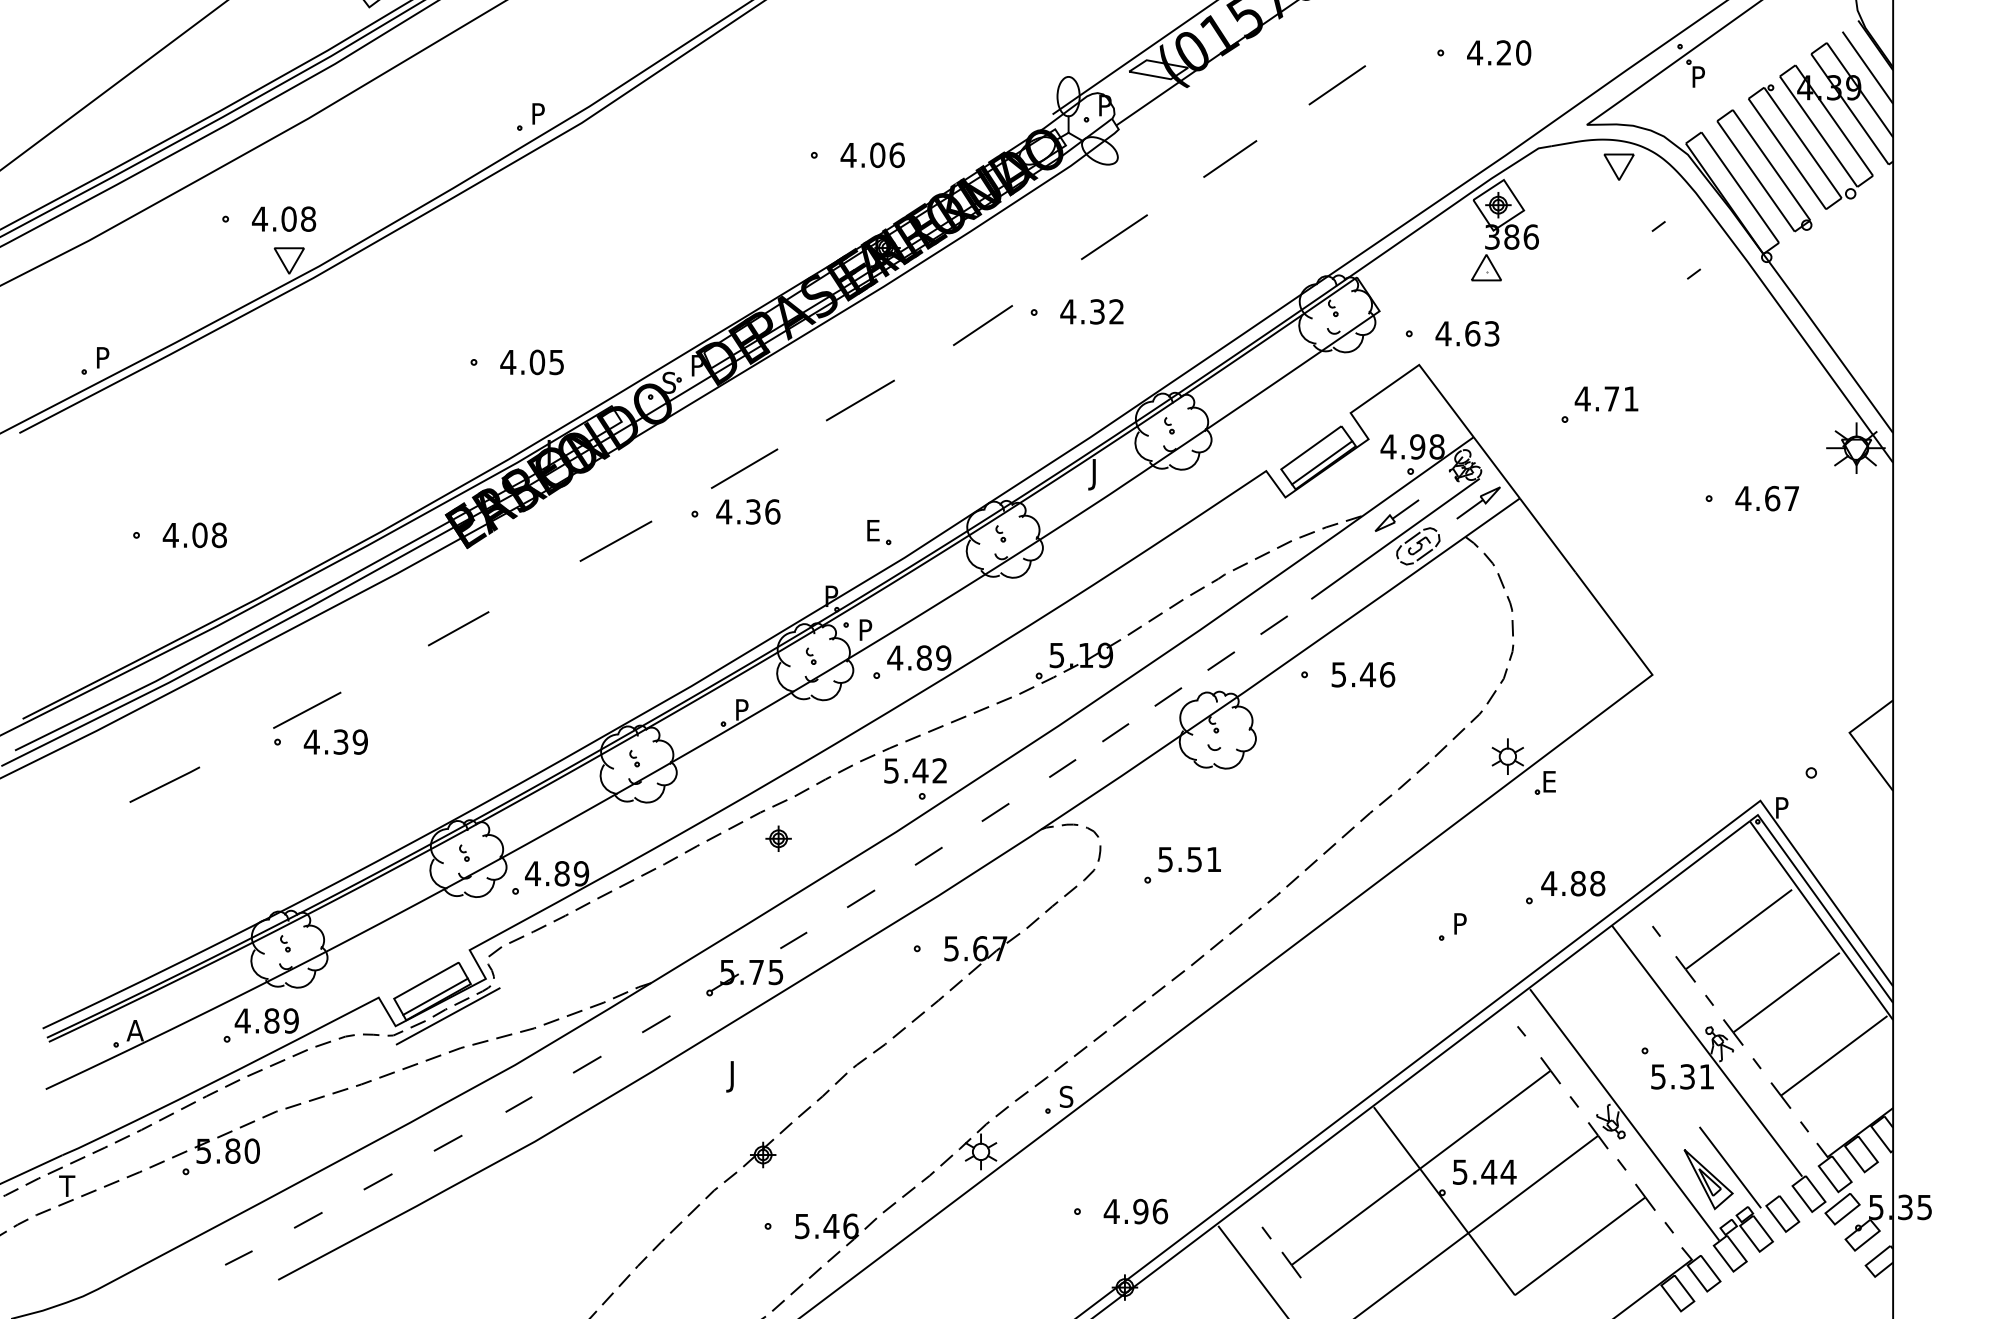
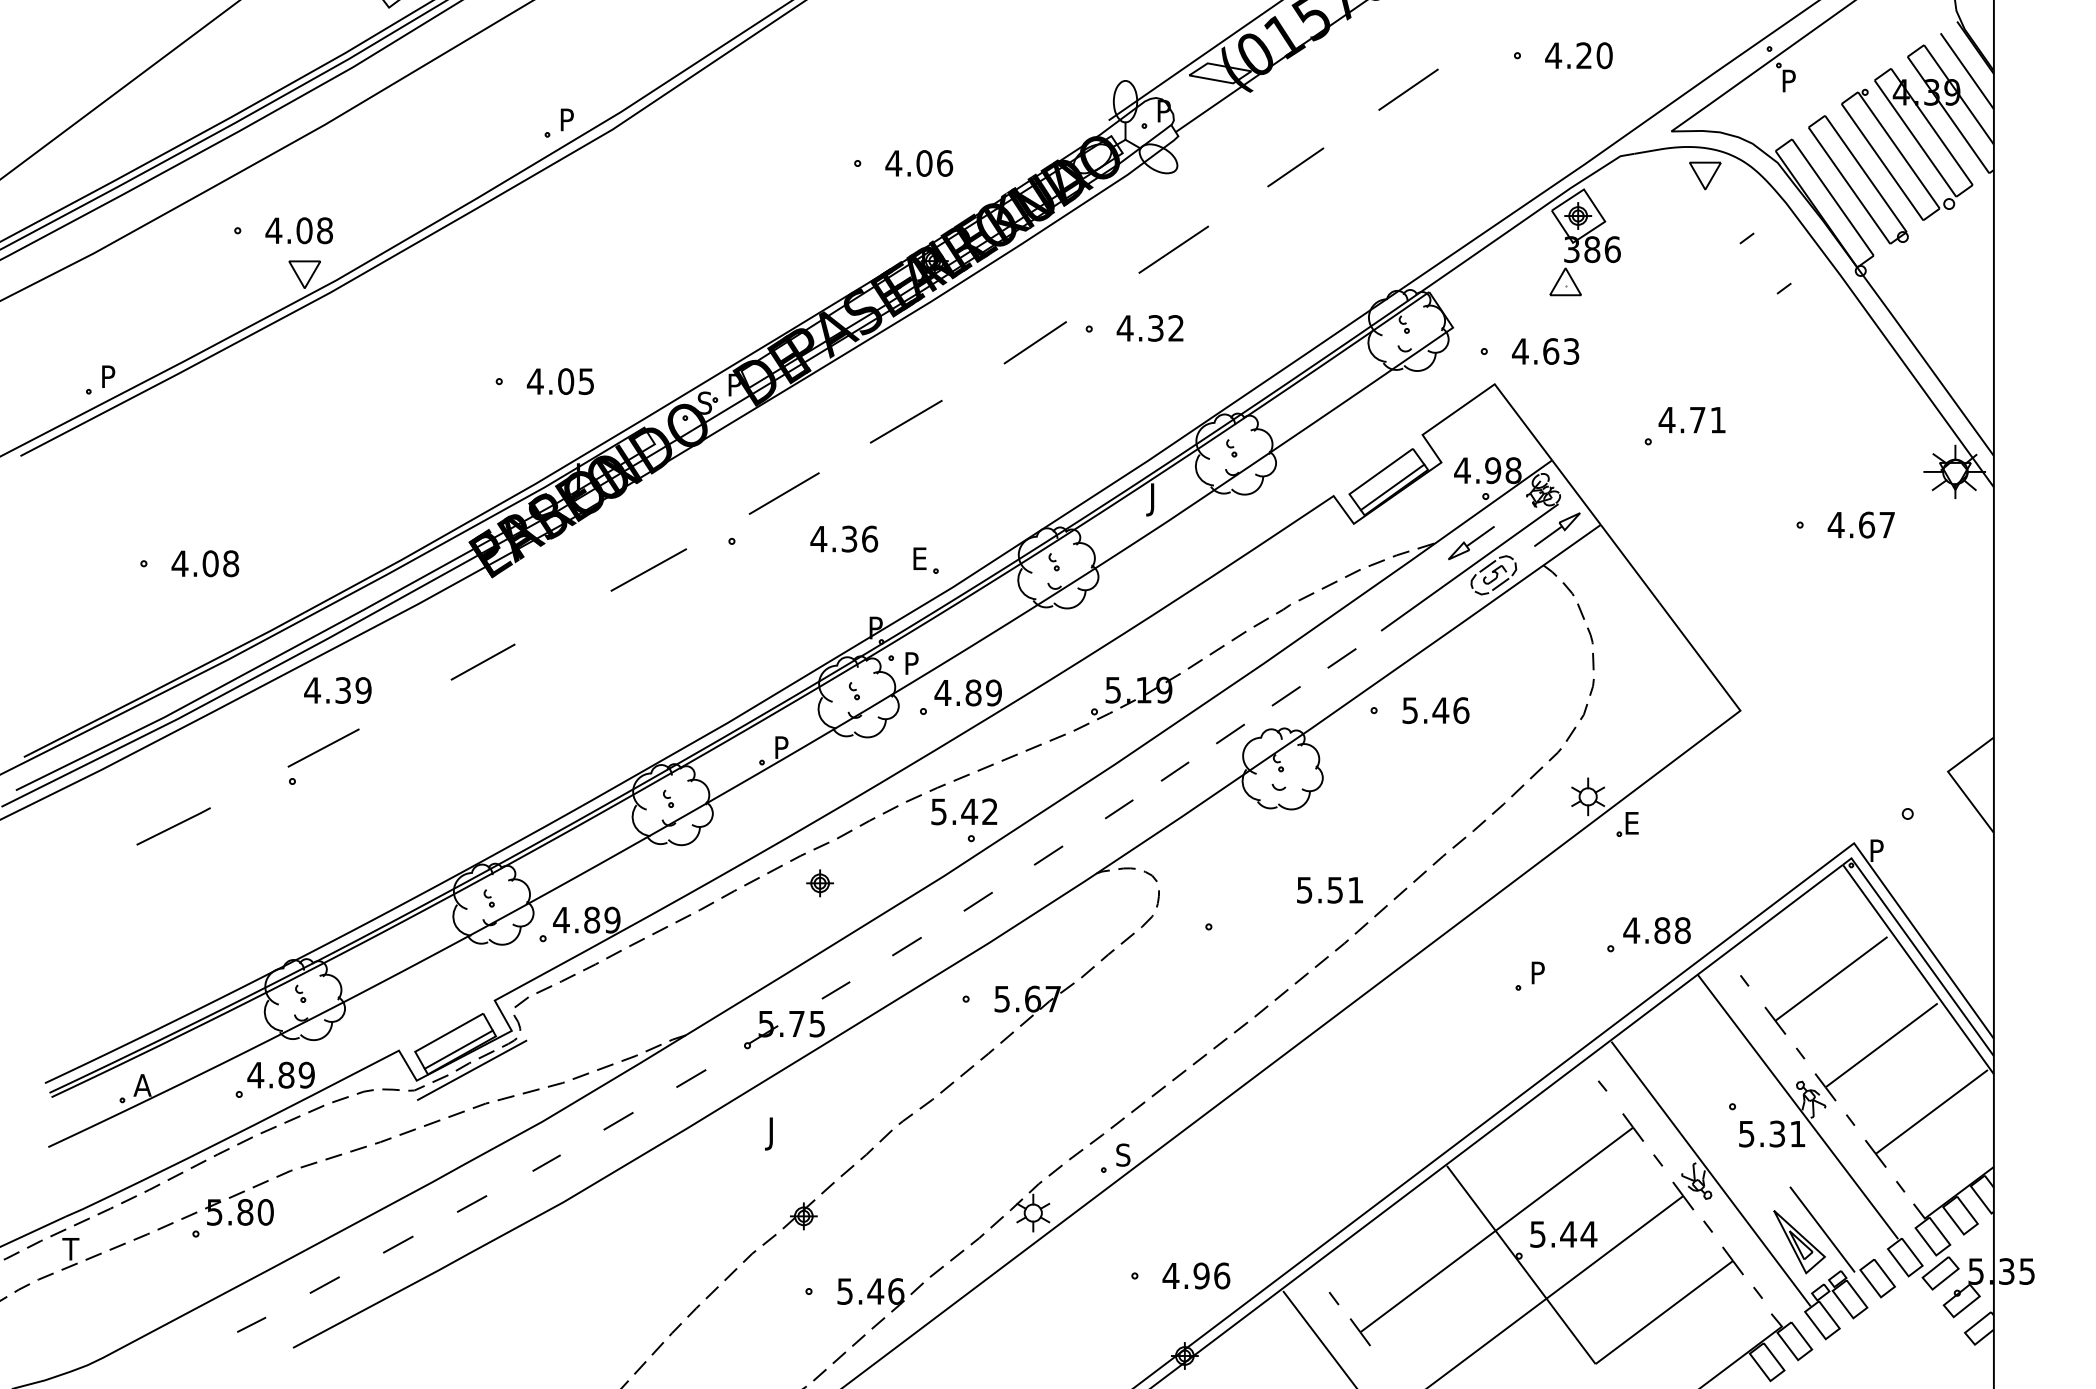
text: (748, 511) -> (844, 538), moved
text: (335, 742) -> (337, 690), moved
text: (1189, 859) -> (1329, 890), moved

